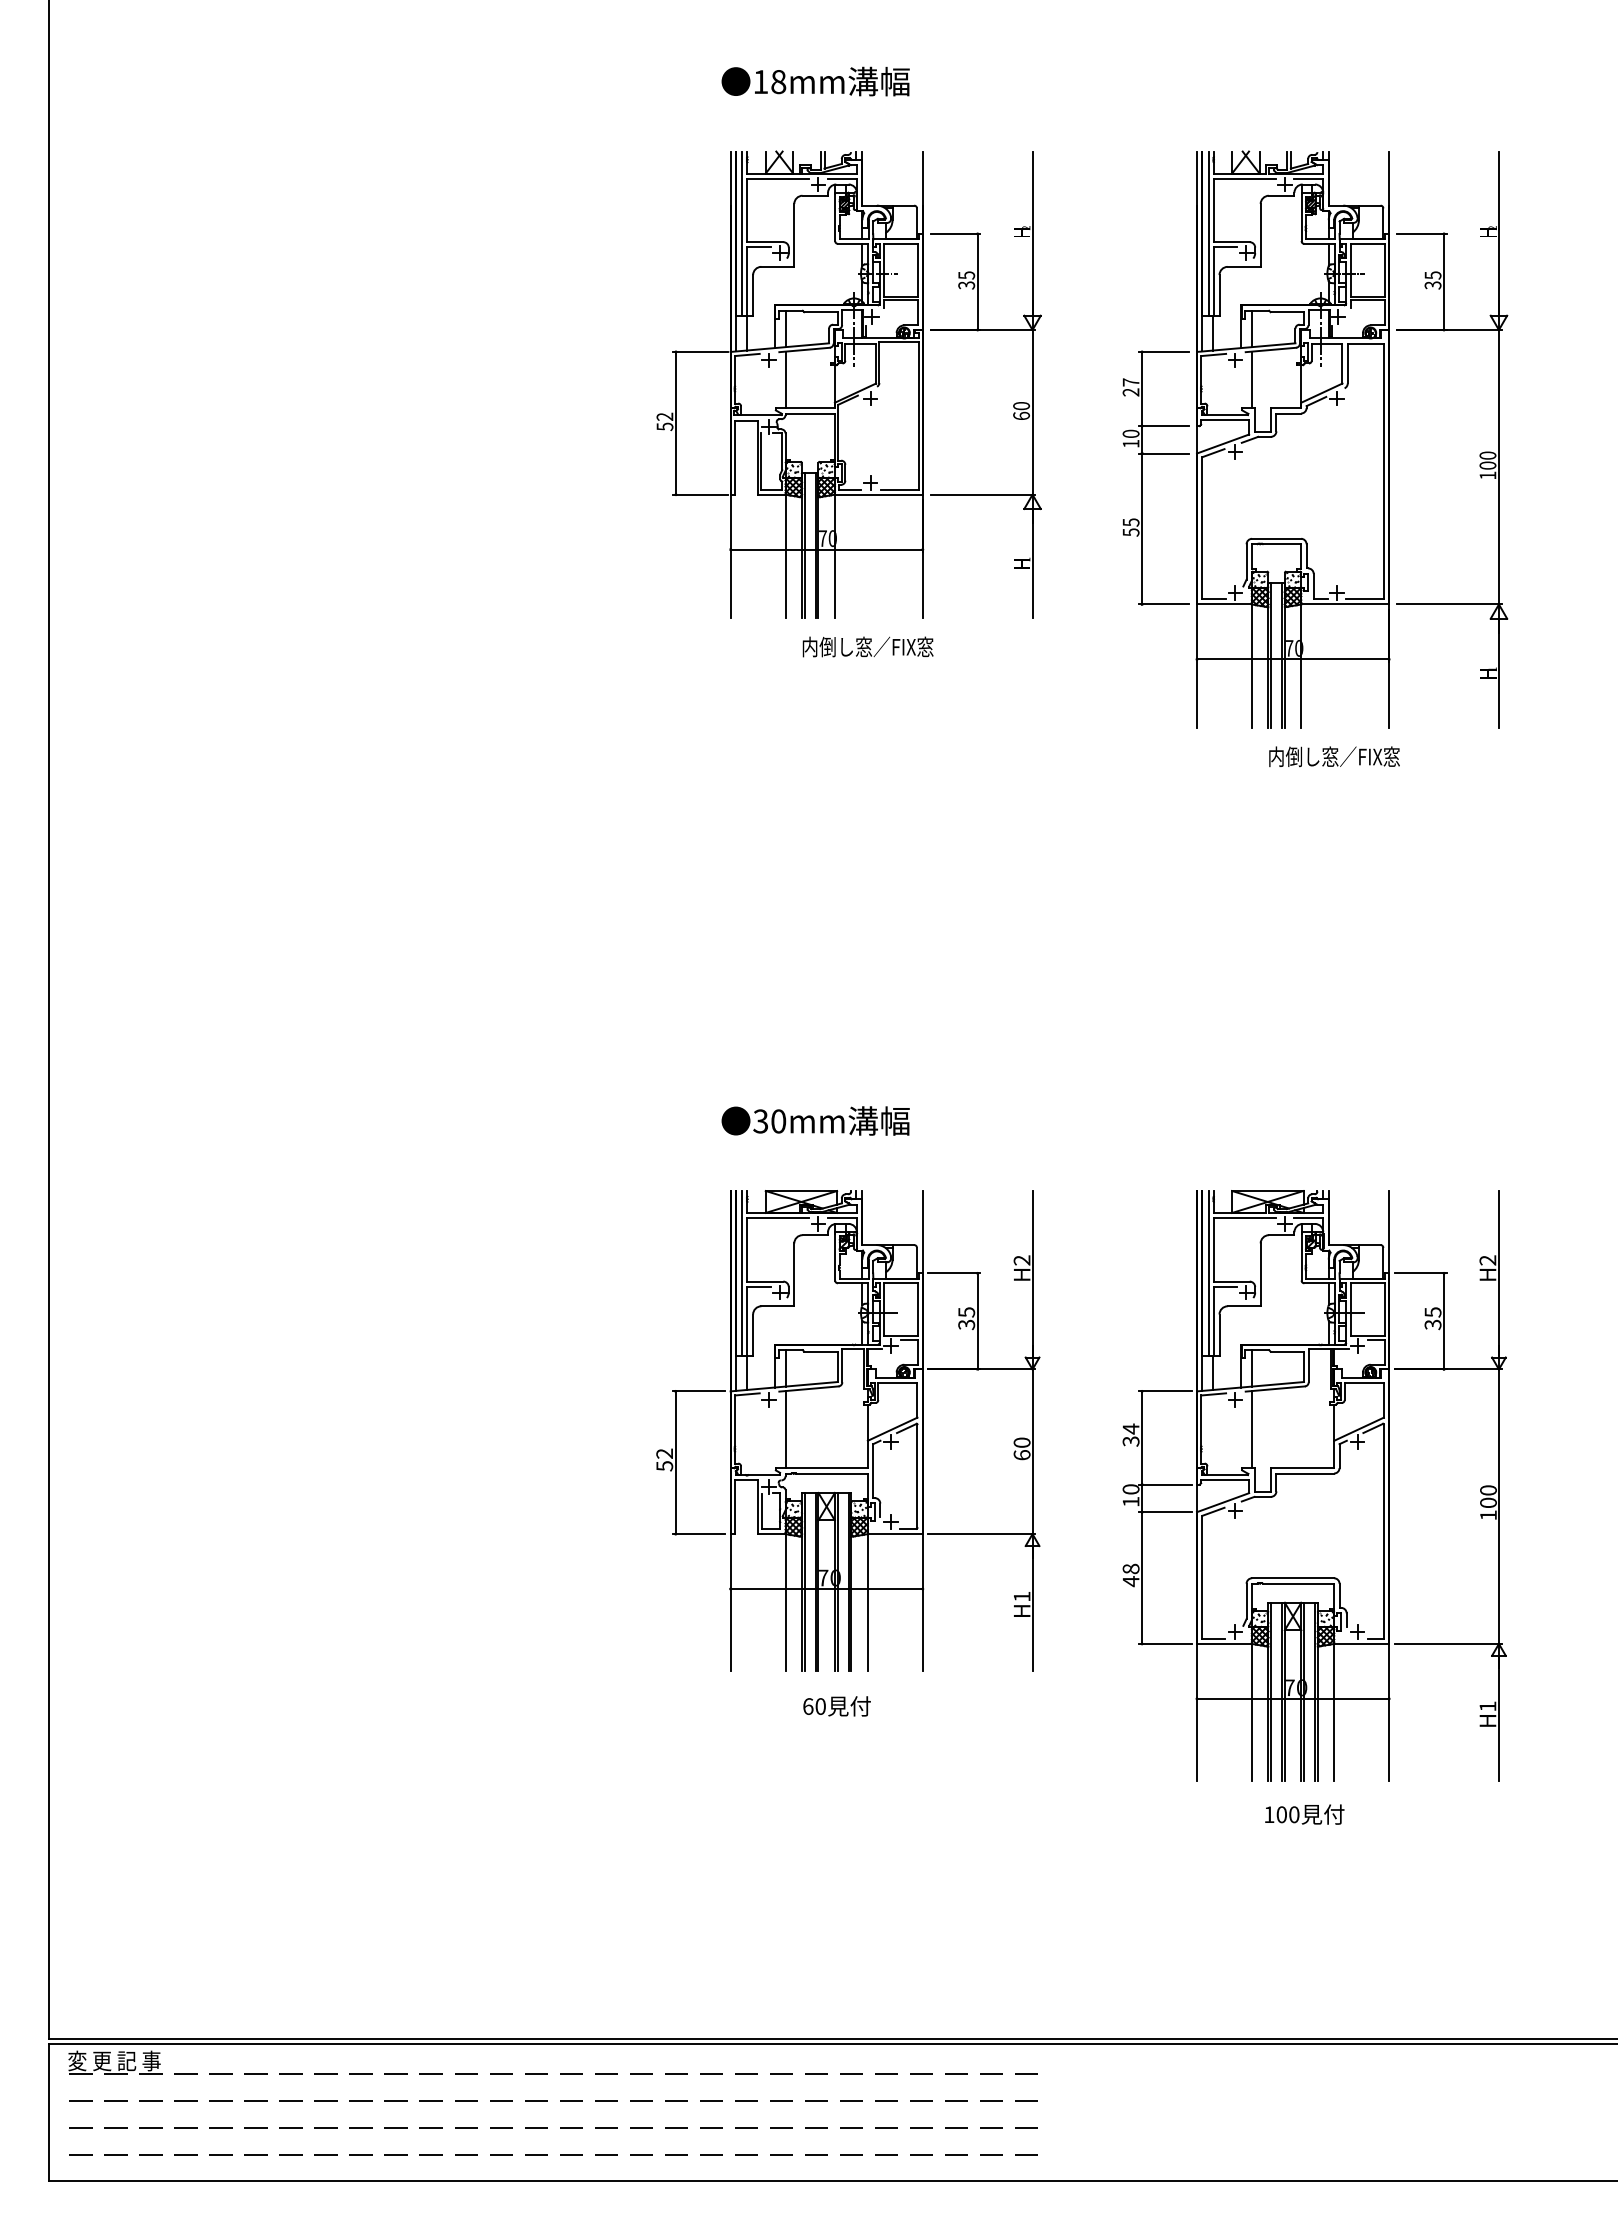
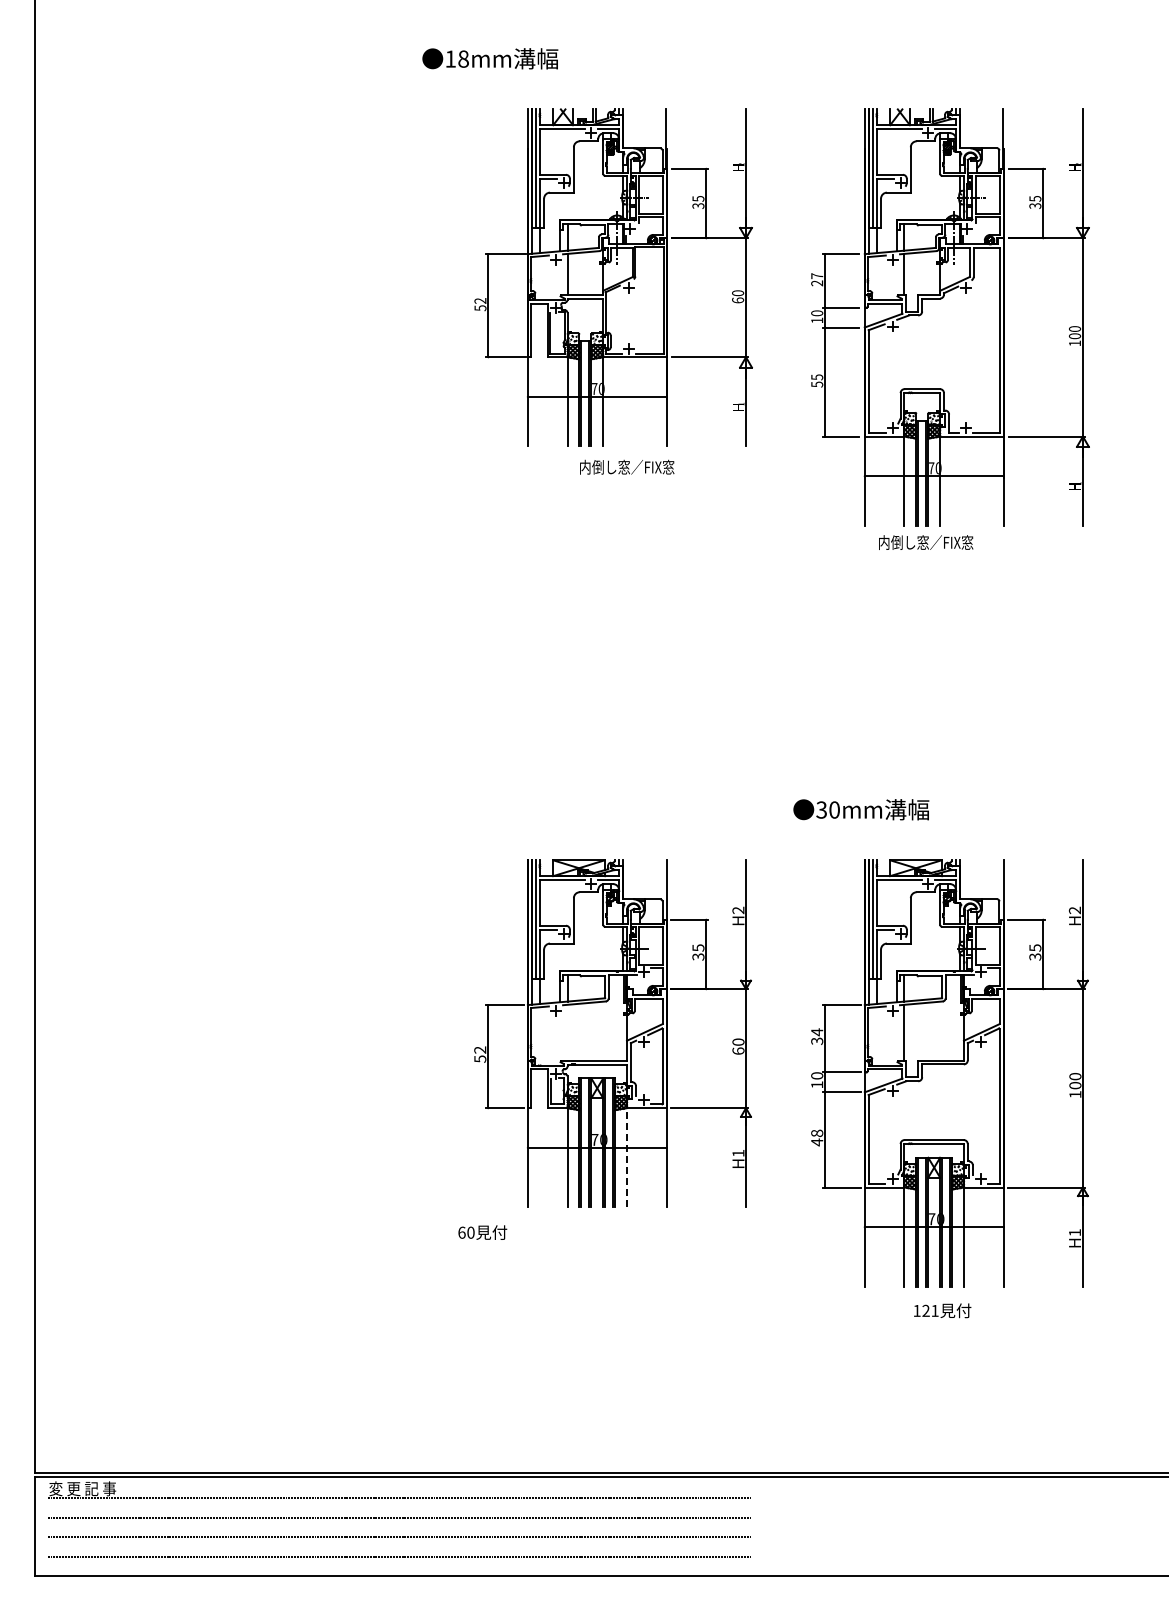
text: (815, 81) -> (490, 58), moved
text: (1334, 756) -> (926, 542), moved
text: (815, 1120) -> (861, 809), moved
line: (785, 1429) -> (567, 1032), removed
line: (868, 1602) -> (627, 1157), solid -> dashed
text: (836, 1706) -> (482, 1232), moved
text: (1287, 1814) -> (930, 1310), 100 -> 121

